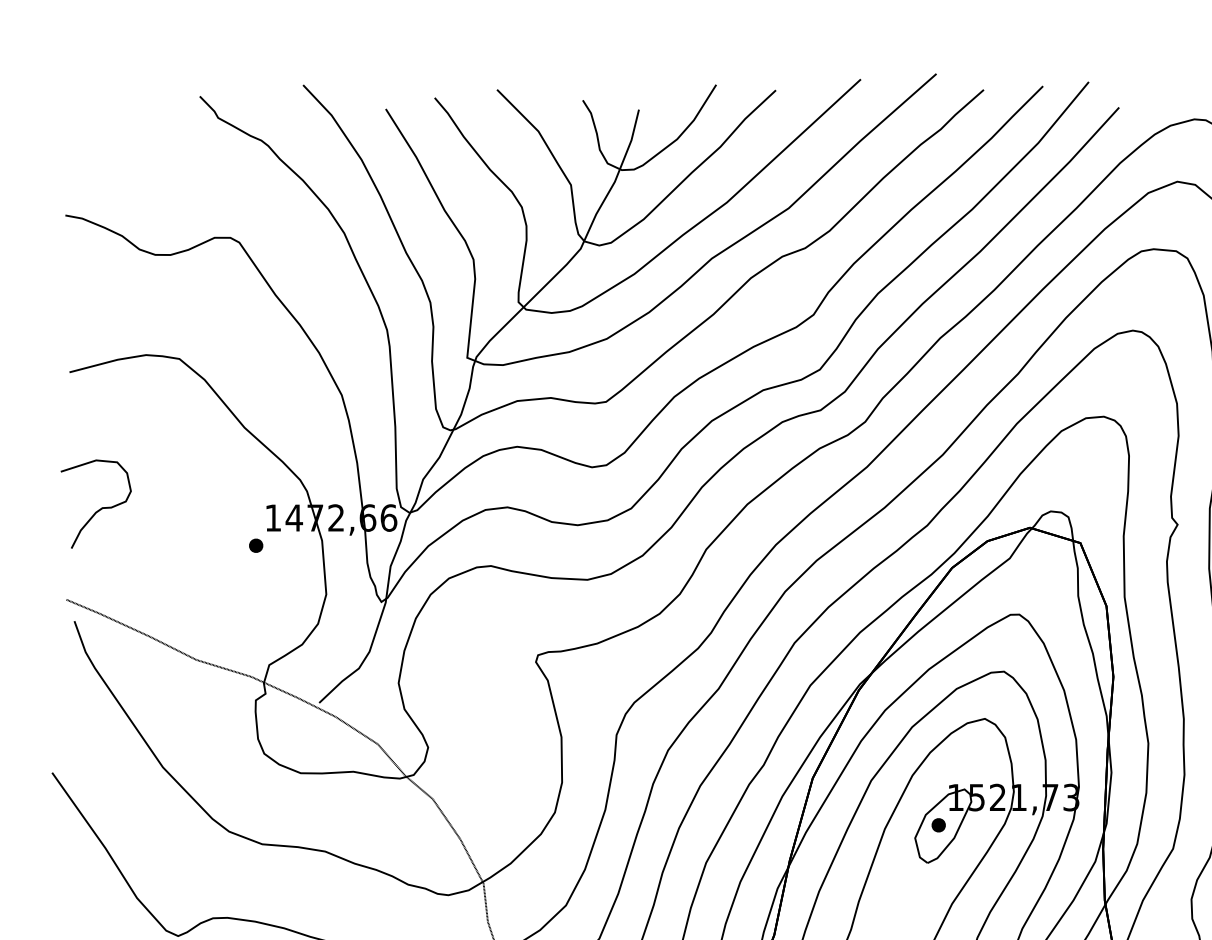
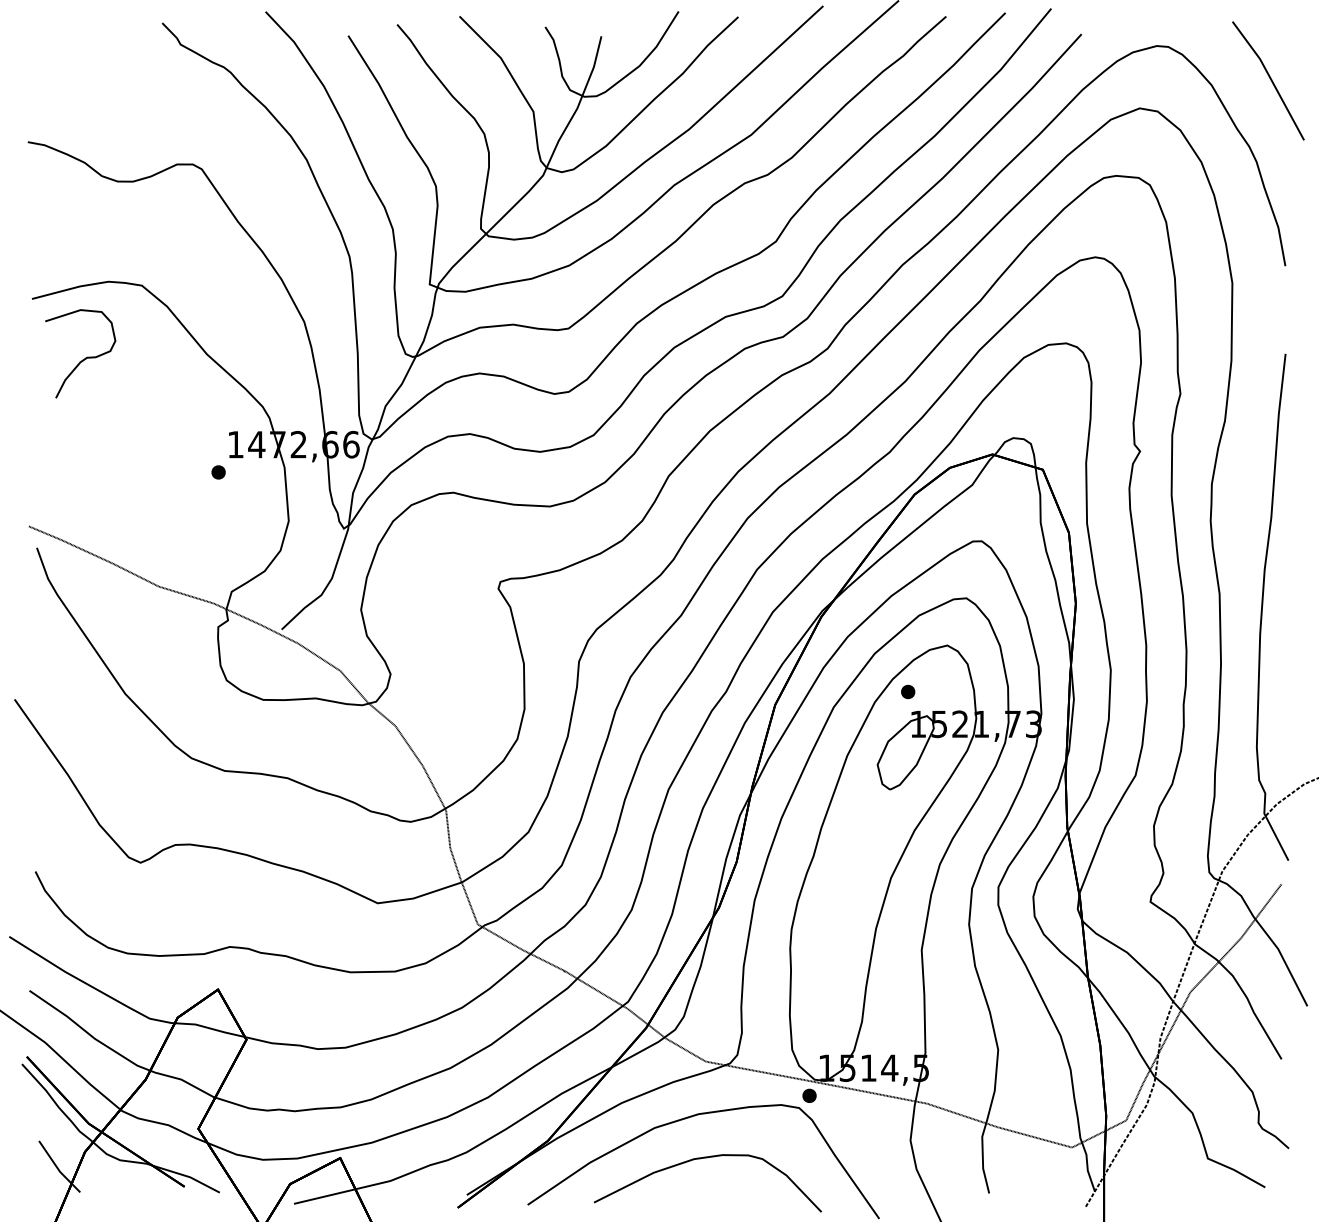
curve: (98, 509) -> (82, 359), moved
part: (939, 824) -> (908, 691), moved

